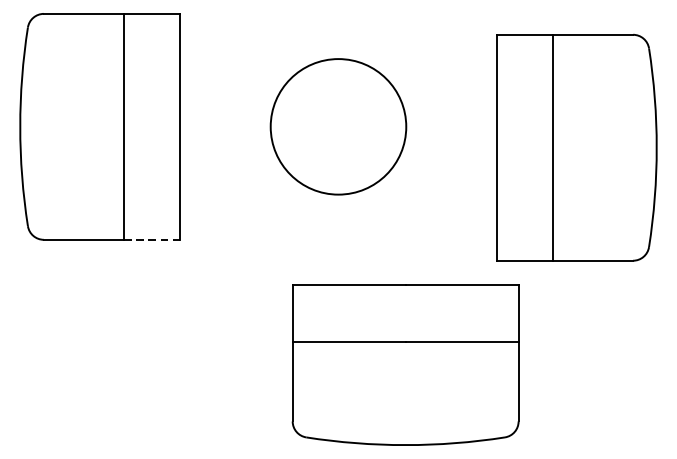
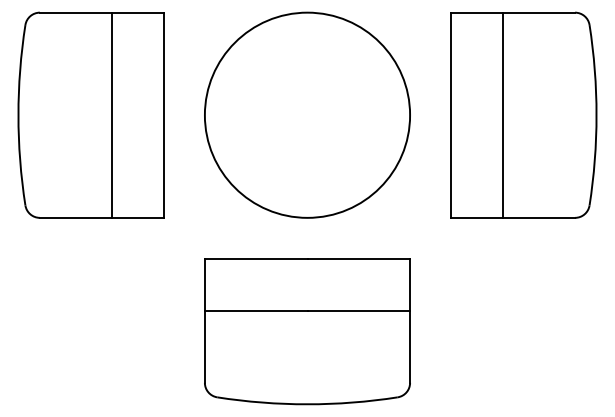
circle: (338, 126) -> (307, 114), size x1.67
part: (576, 146) -> (523, 114), moved
line: (152, 239) -> (138, 217), dashed -> solid
part: (405, 364) -> (307, 331), moved

